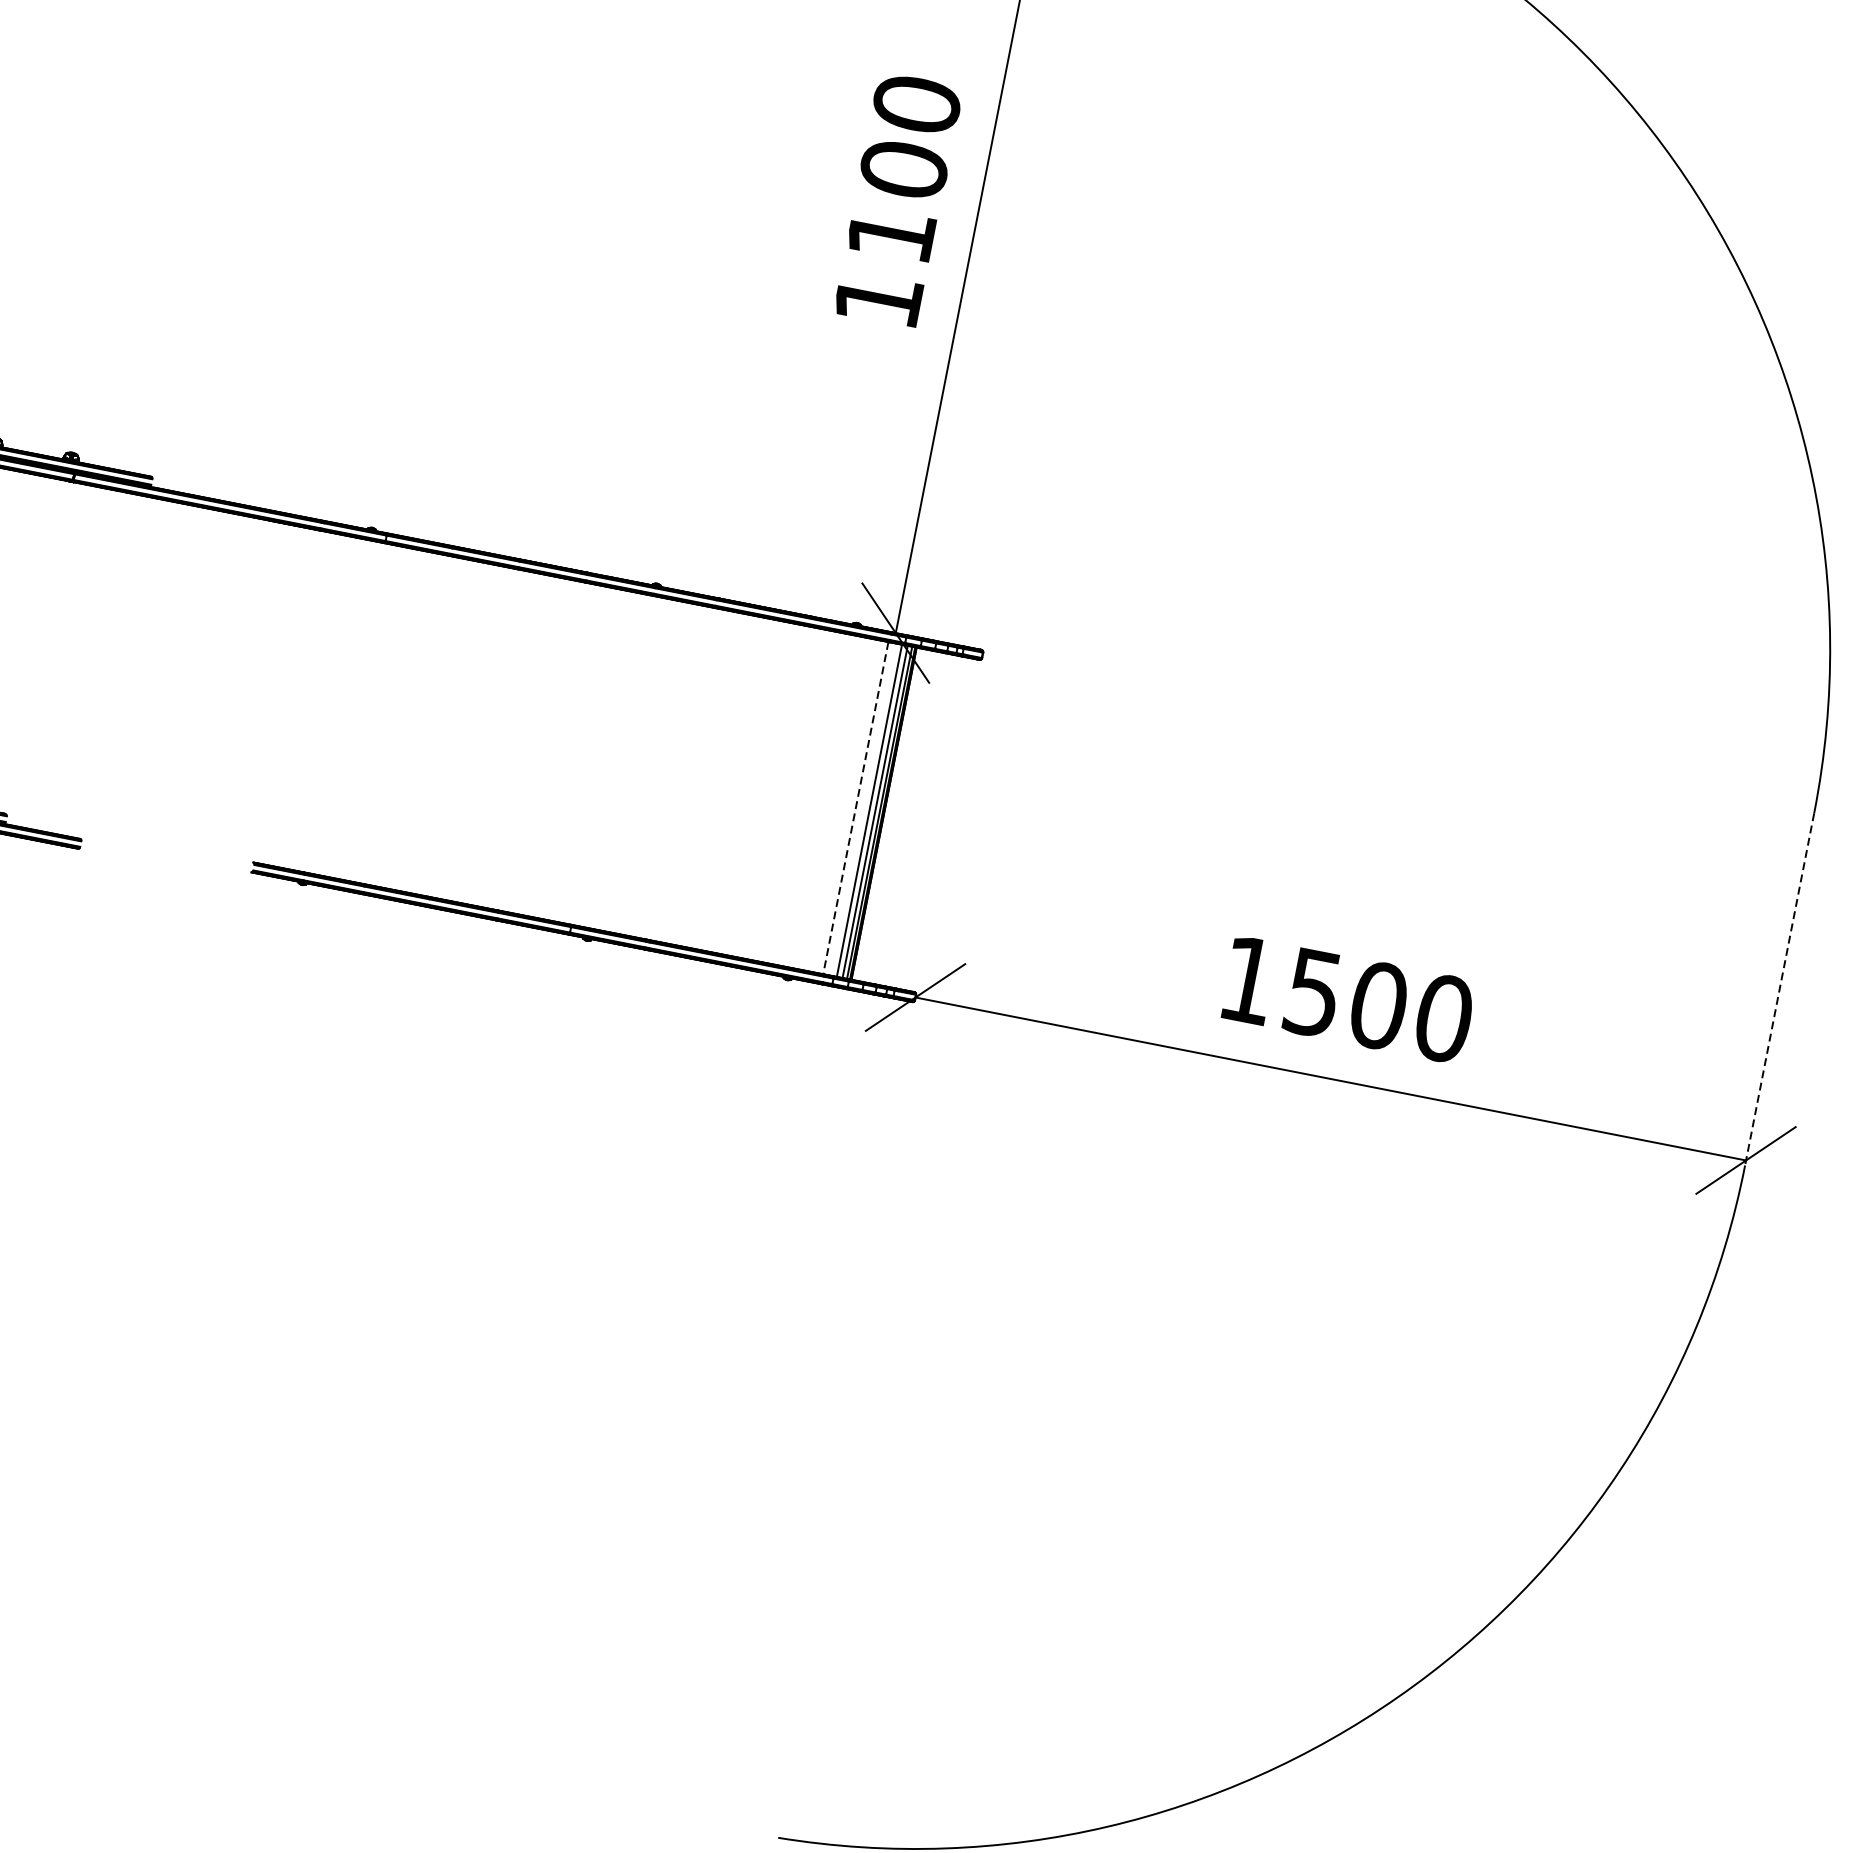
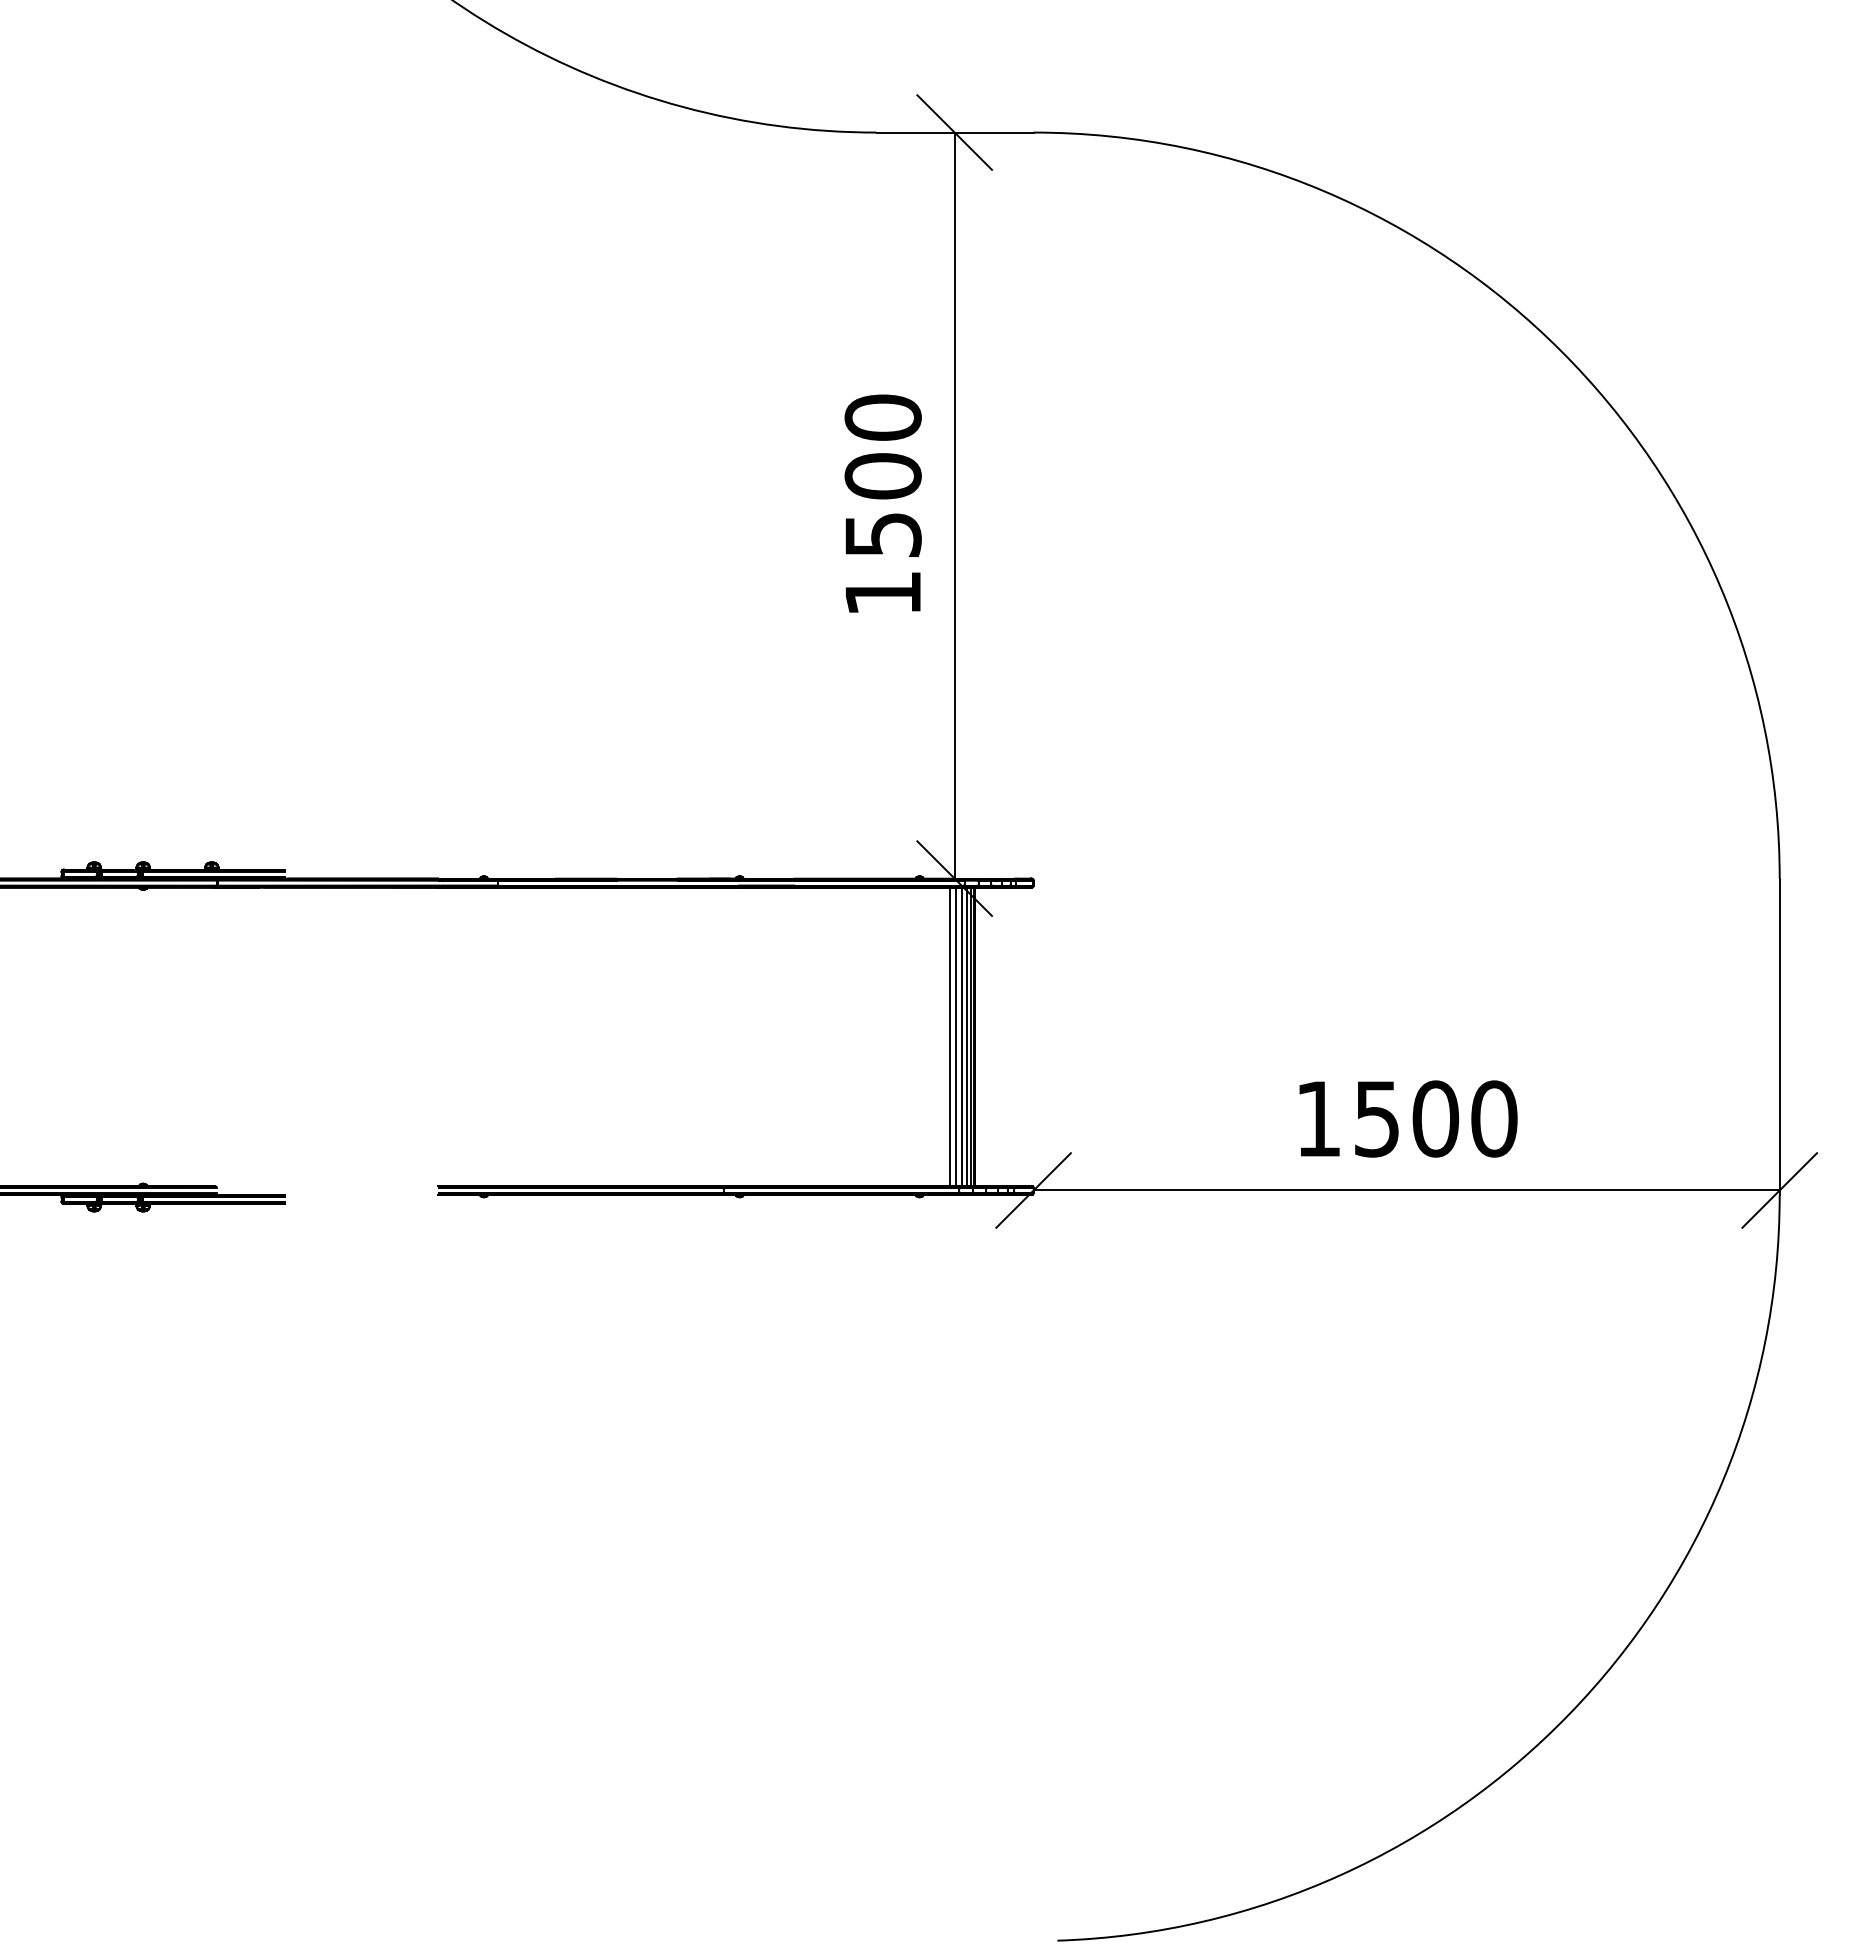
text: (891, 234) -> (883, 534), 1100 -> 1500
line: (855, 808) -> (949, 1037), dashed -> solid
line: (863, 809) -> (956, 1036), added
line: (1779, 990) -> (1779, 1037), dashed -> solid

